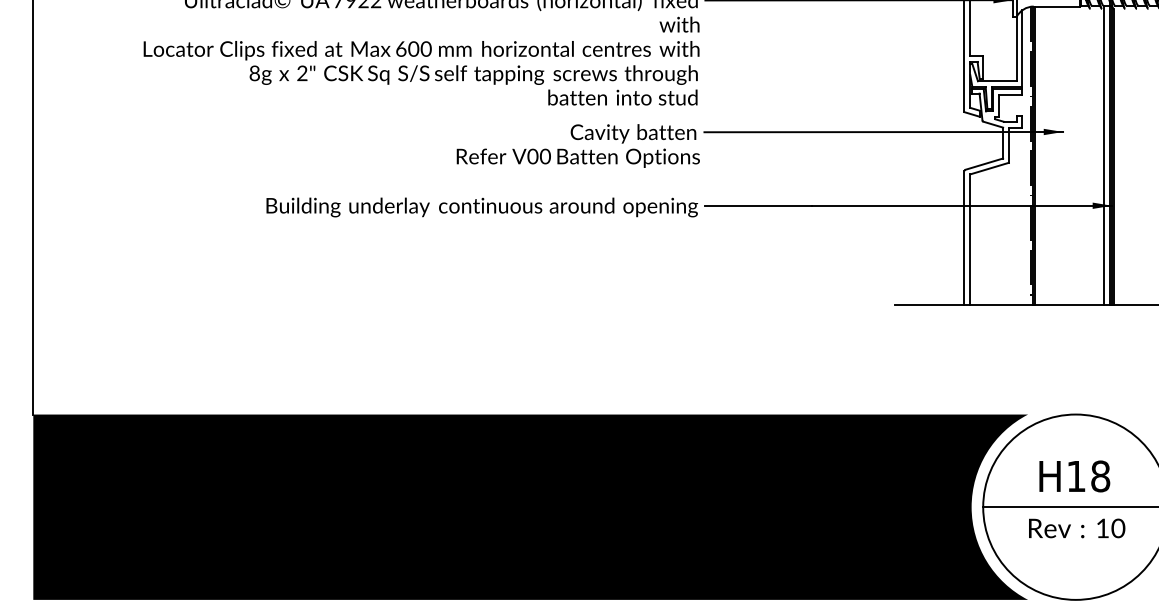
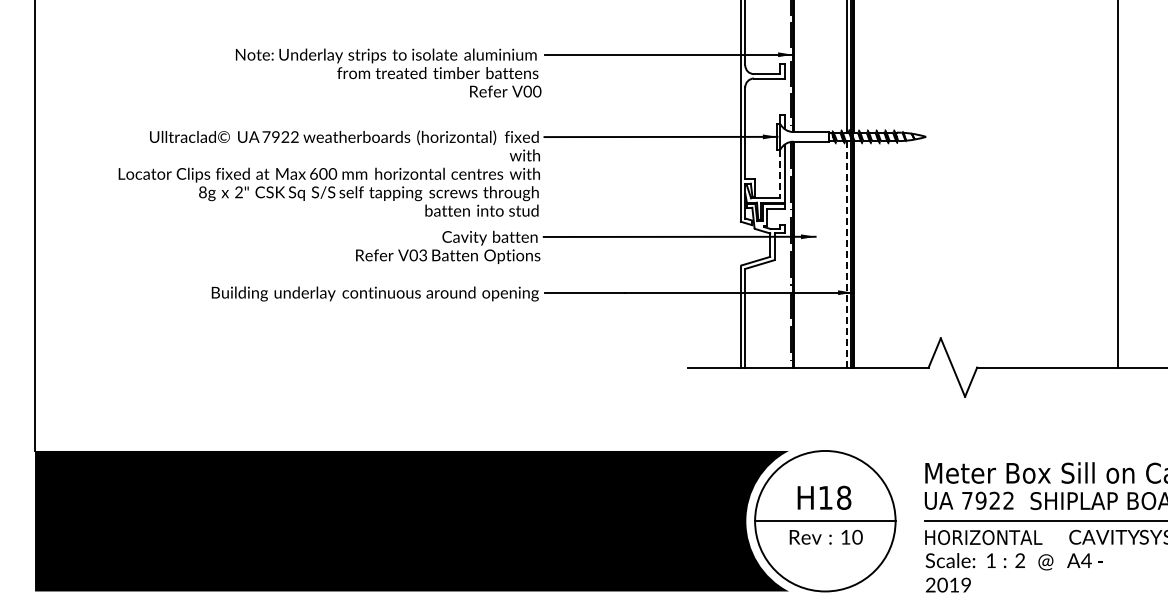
line: (1016, 49) -> (780, 174), solid -> dashed
line: (1103, 154) -> (846, 253), solid -> dashed
text: (545, 156) -> (423, 255), V00 -> V03

